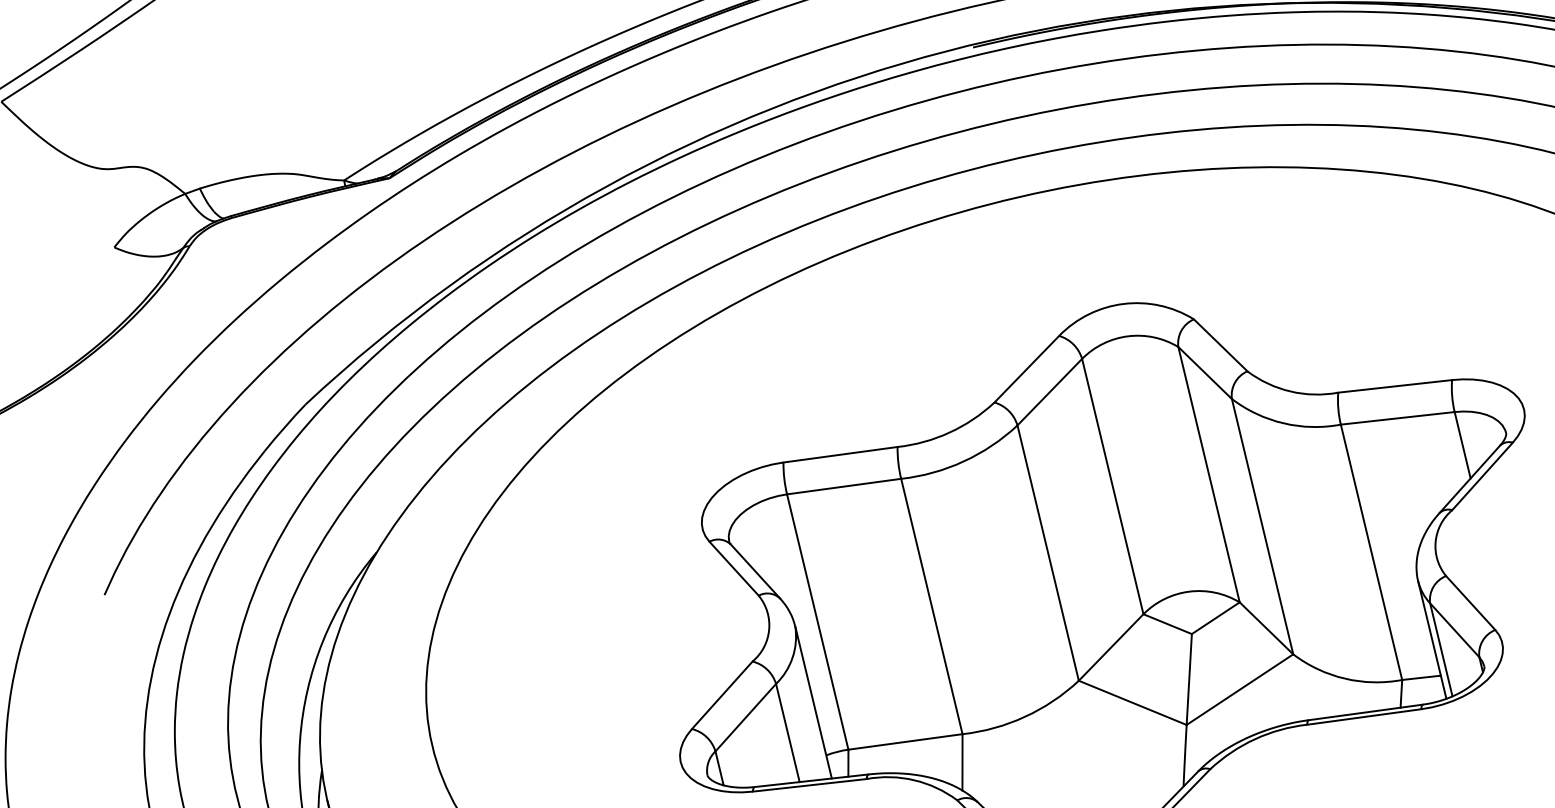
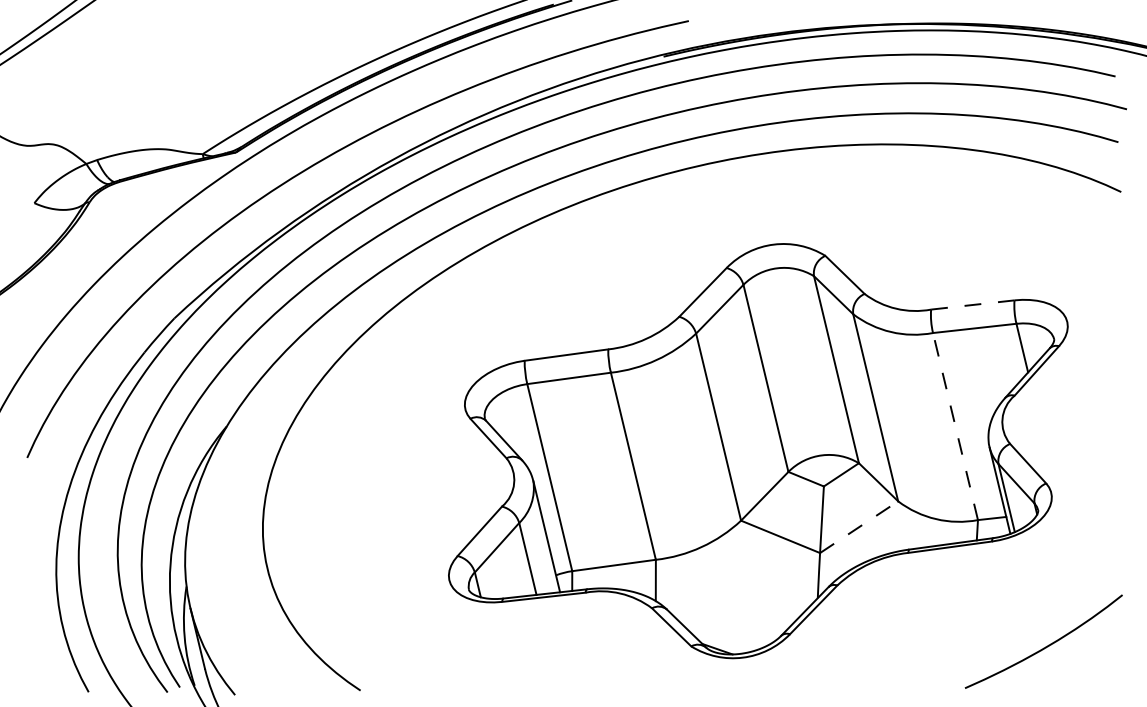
line: (1394, 385) -> (972, 304), solid -> dashed
line: (1371, 552) -> (955, 426), solid -> dashed
line: (1240, 690) -> (859, 527), solid -> dashed

